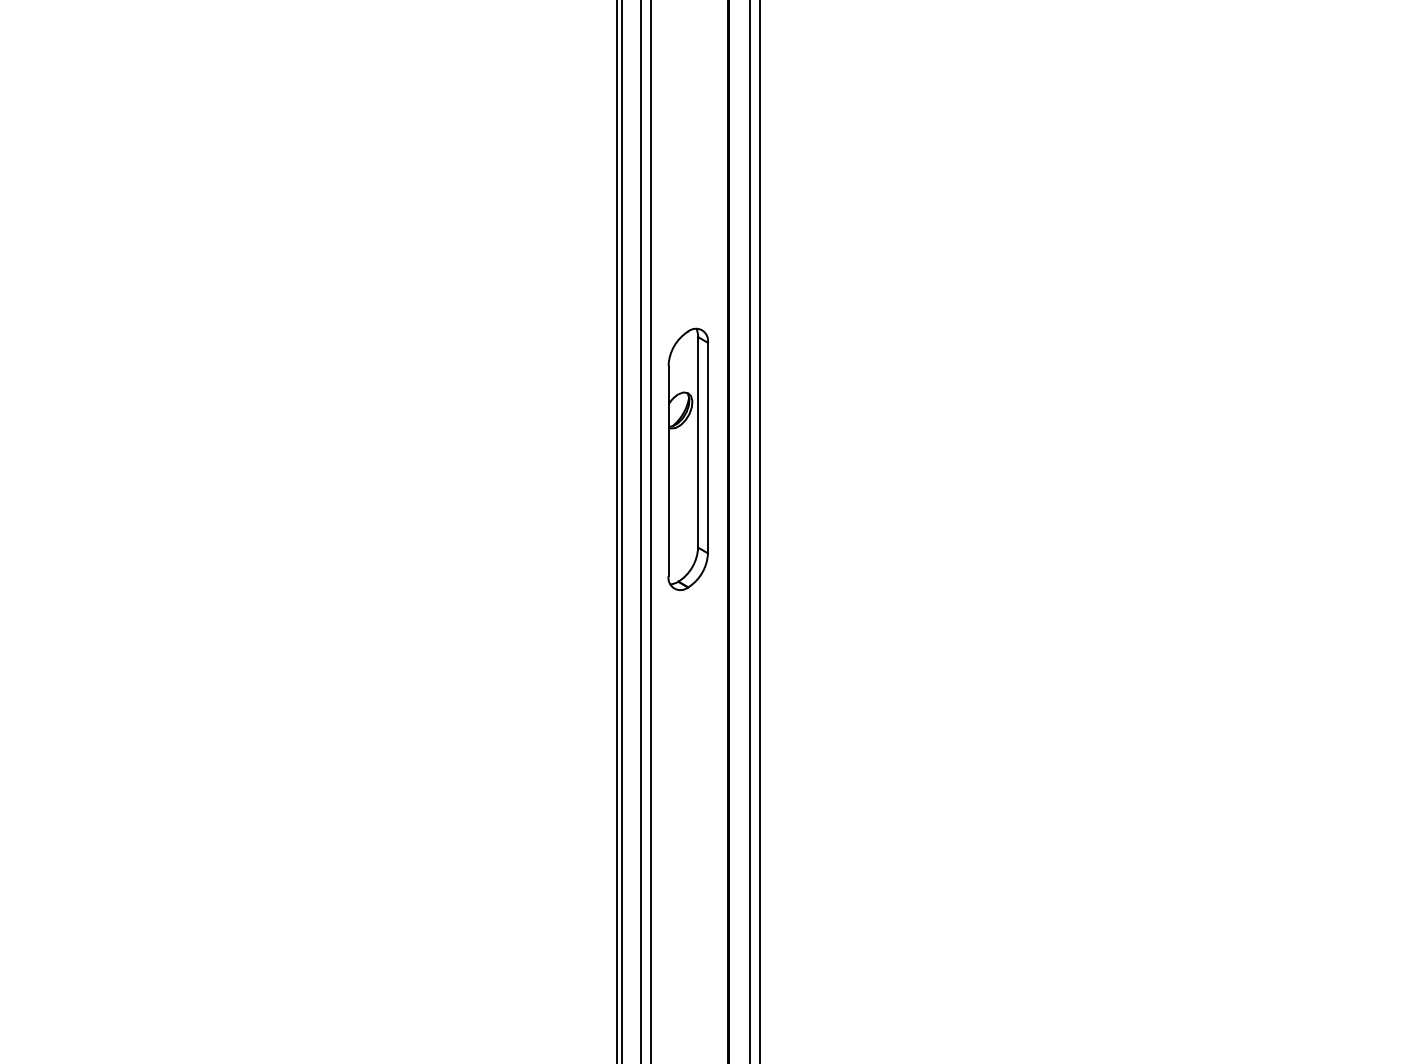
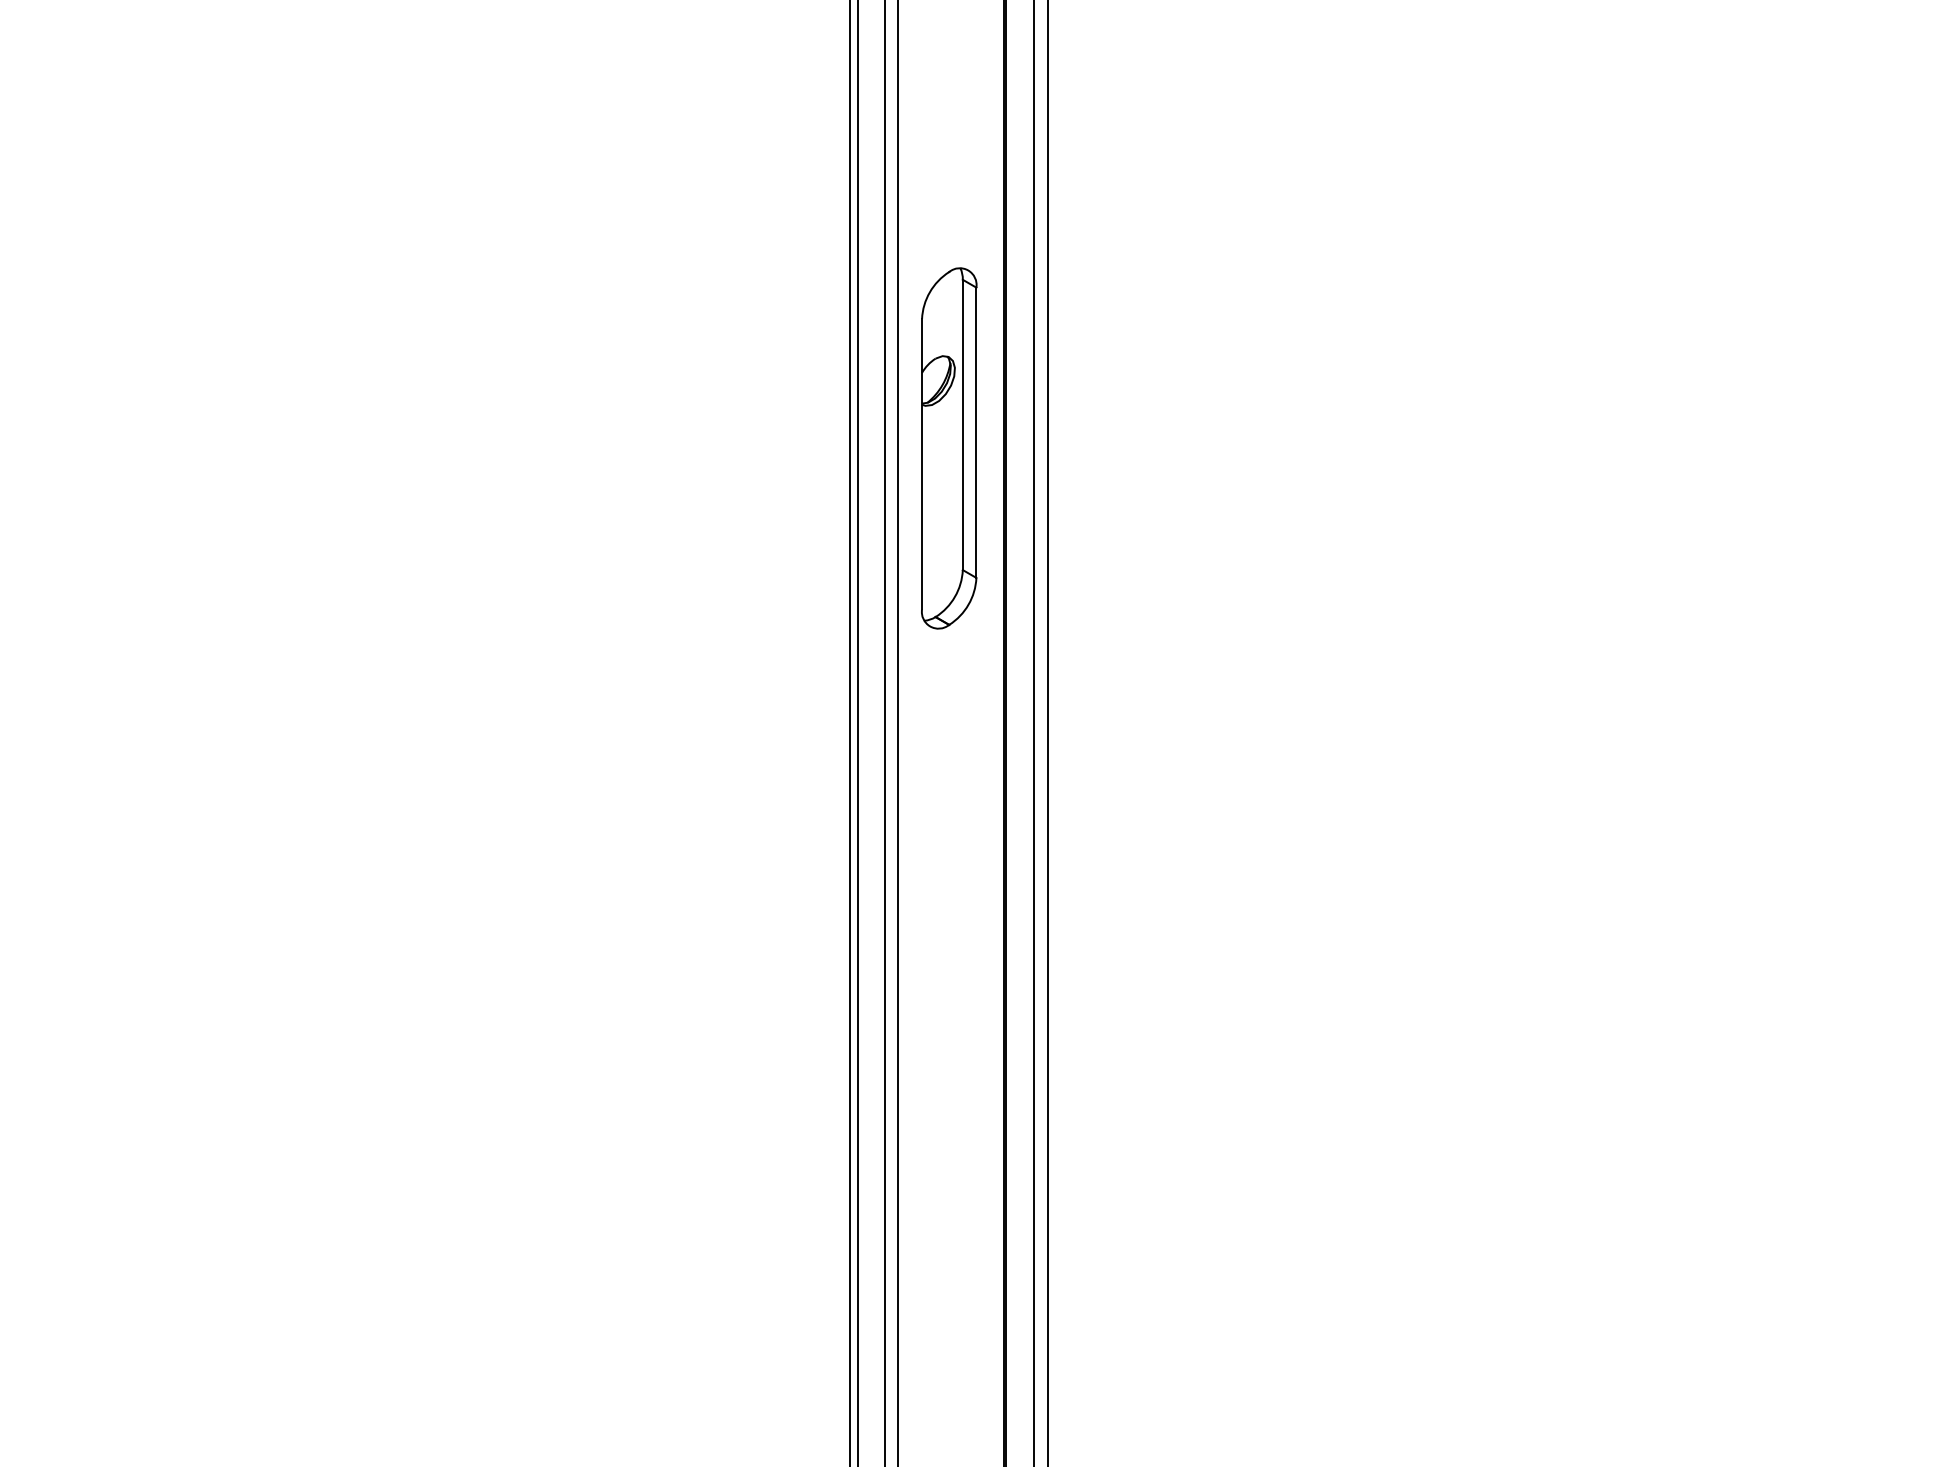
part: (688, 459) -> (949, 448), moved

